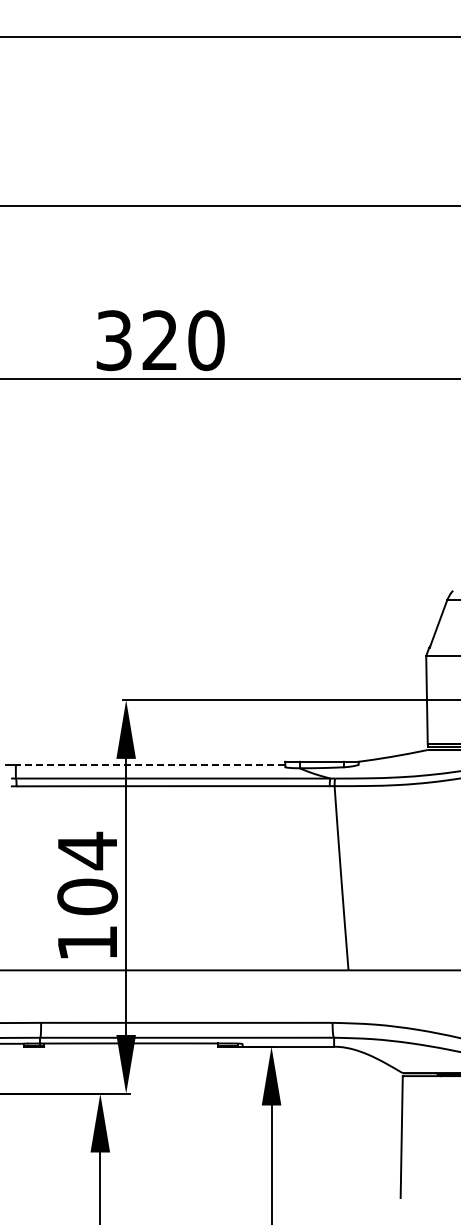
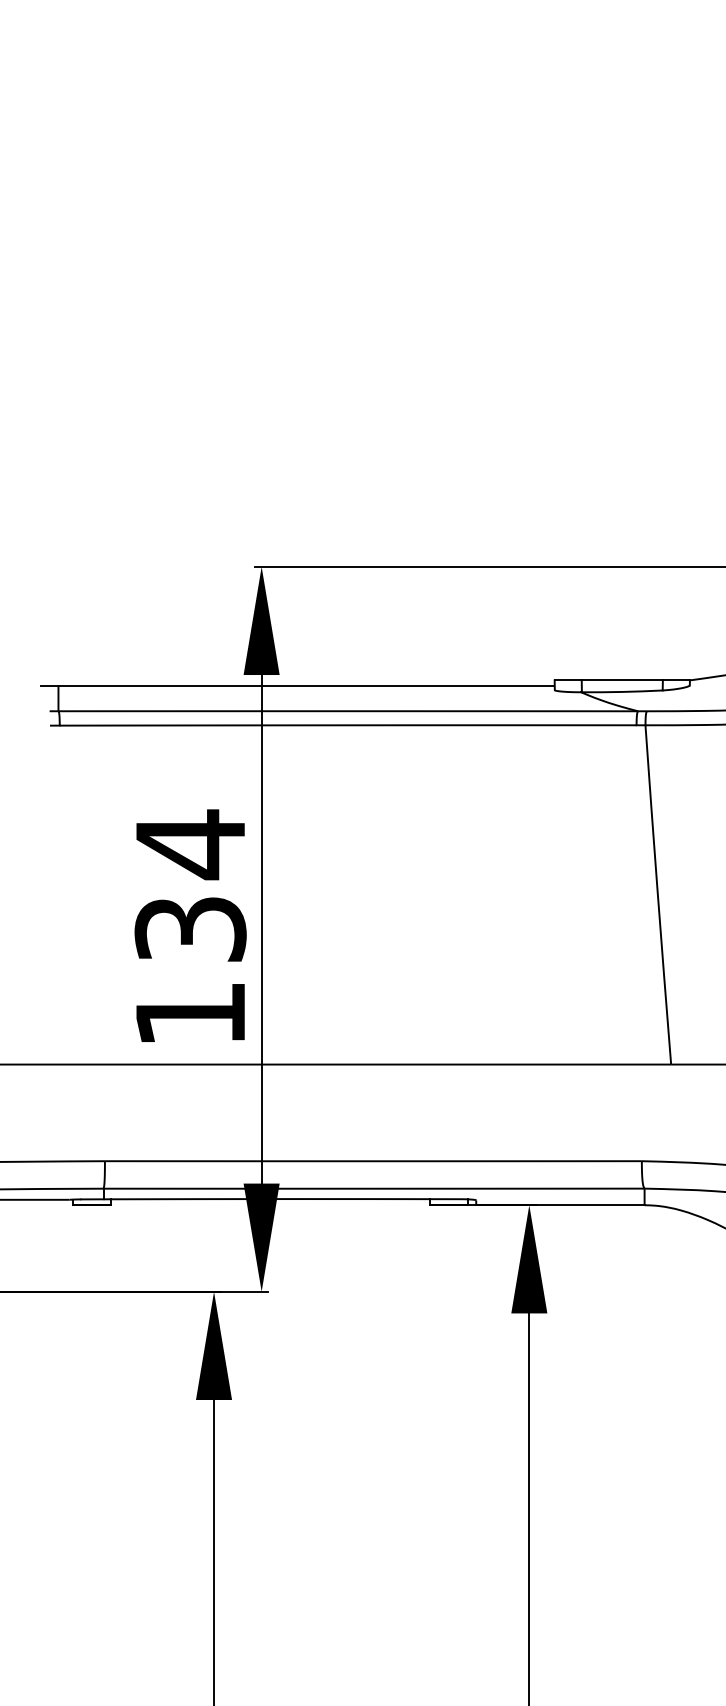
line: (149, 764) -> (304, 685), dashed -> solid
text: (87, 896) -> (190, 928), 104 -> 134

